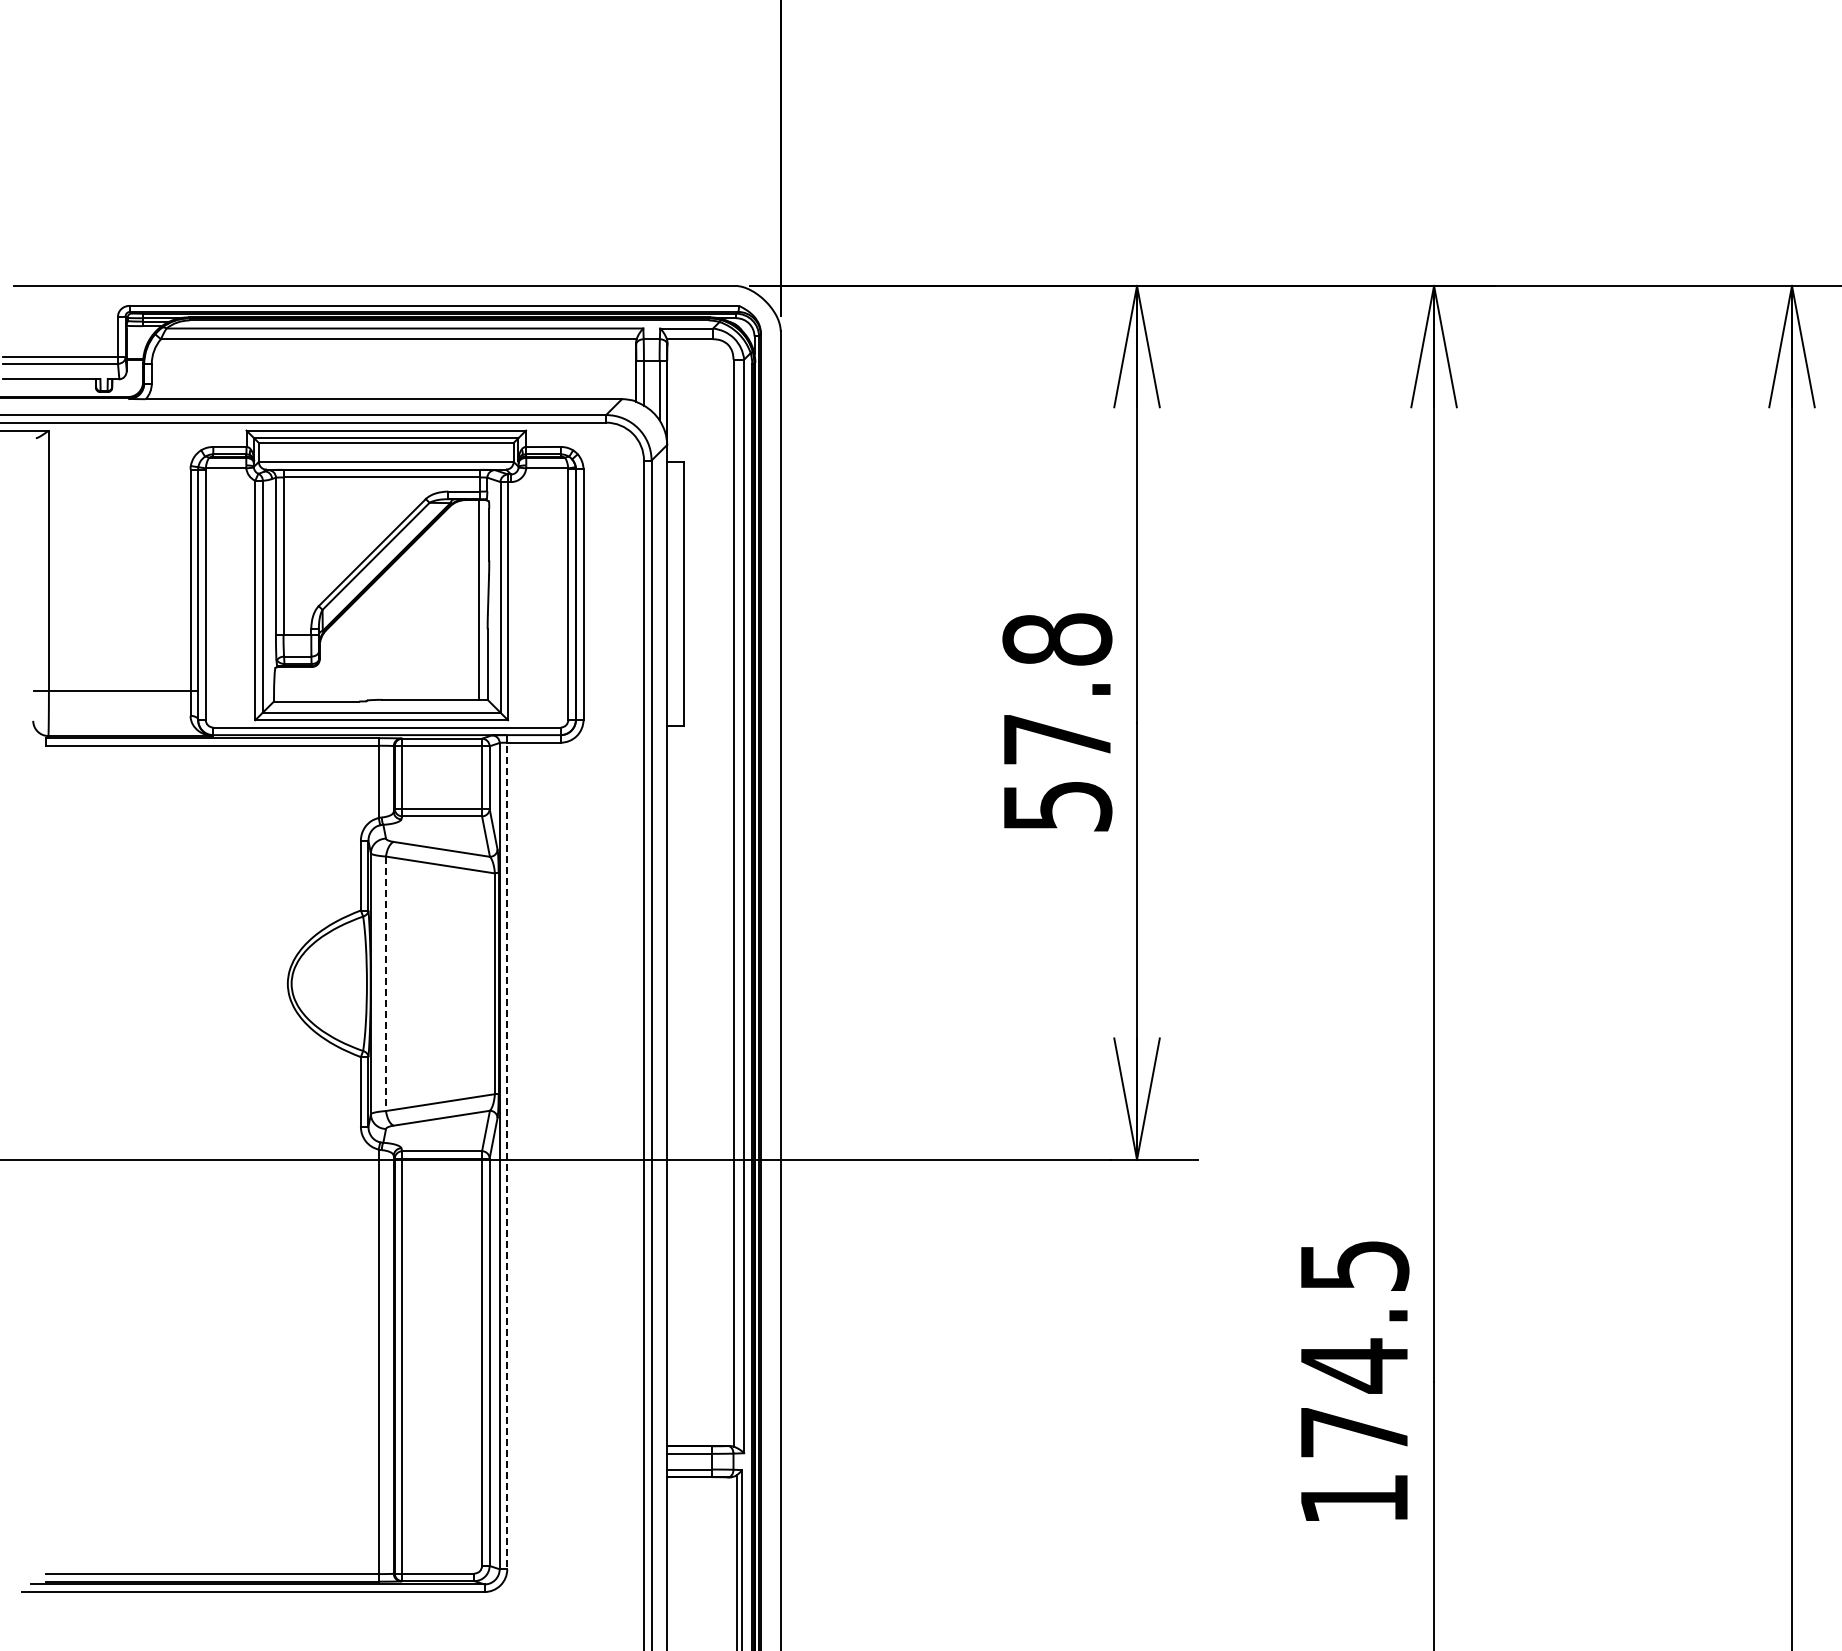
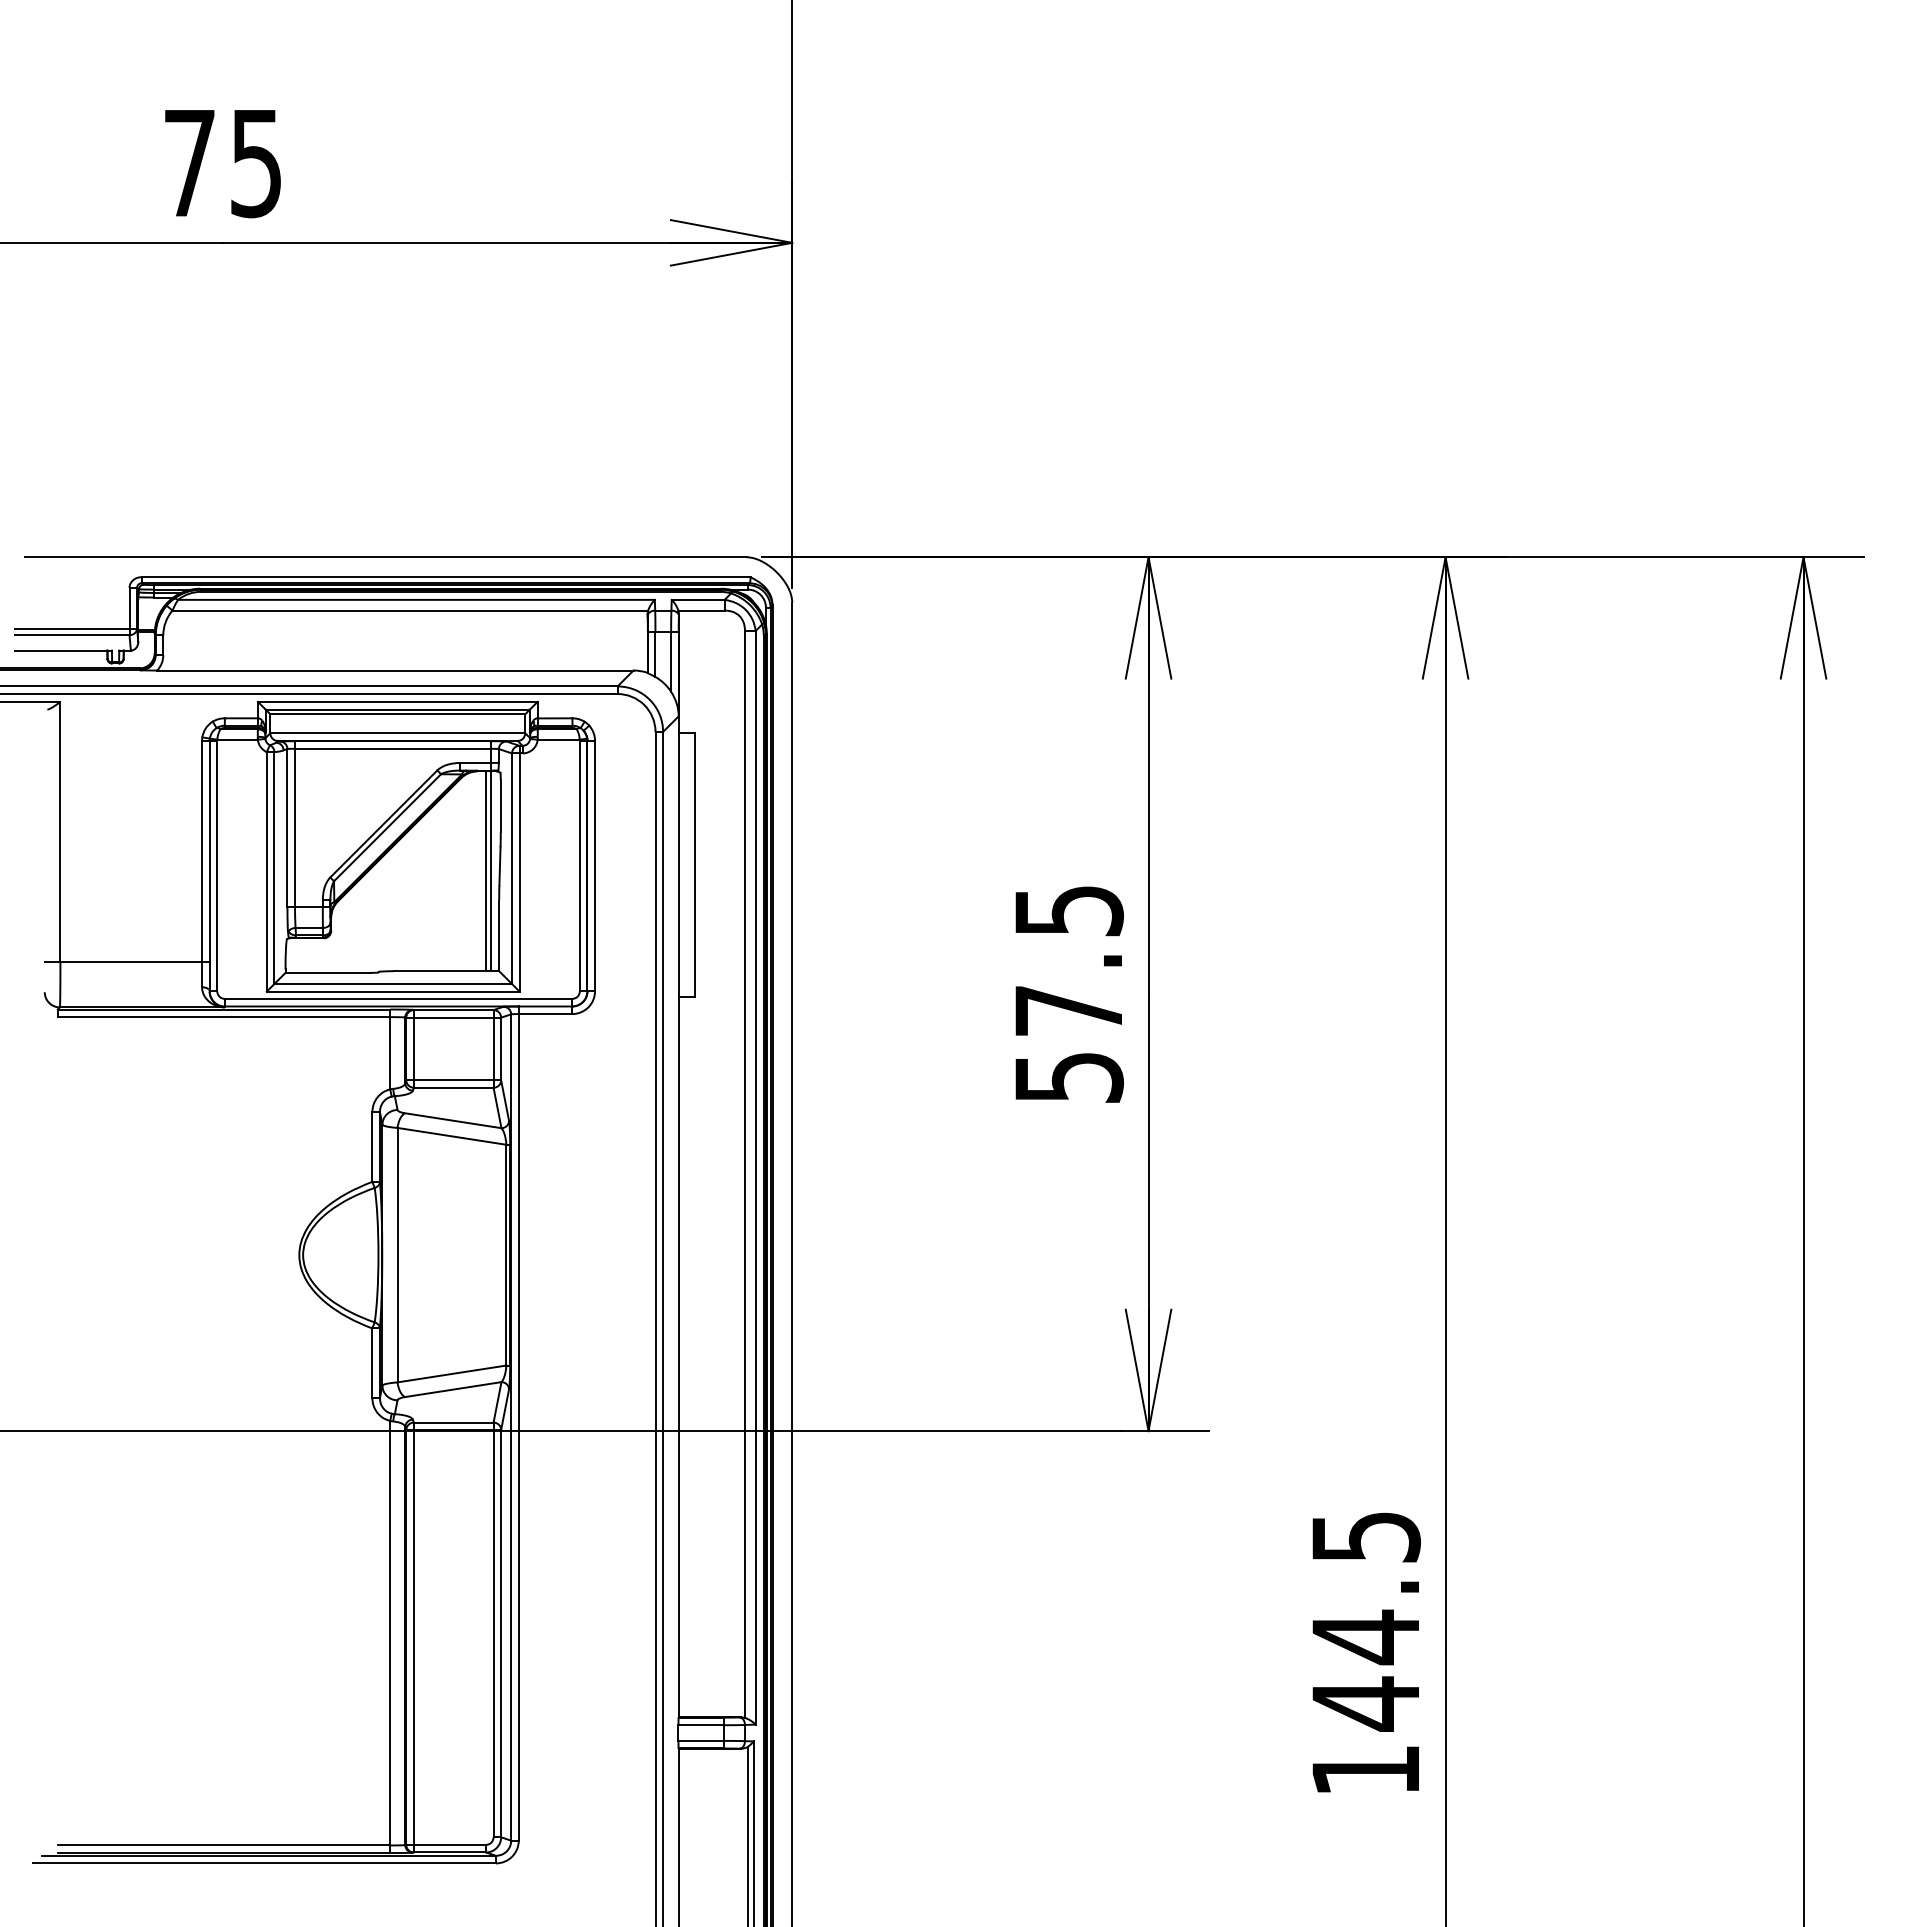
line: (474, 600) -> (486, 871), added
text: (1056, 639) -> (1068, 910), 57.8 -> 57.5
line: (385, 984) -> (397, 1255), dashed -> solid
line: (506, 1153) -> (518, 1424), dashed -> solid
text: (1353, 1432) -> (1365, 1703), 174.5 -> 144.5

